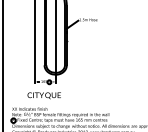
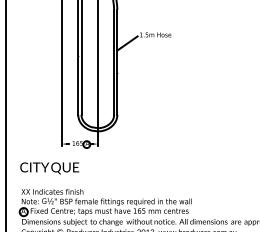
text: (43, 95) -> (48, 167), moved

